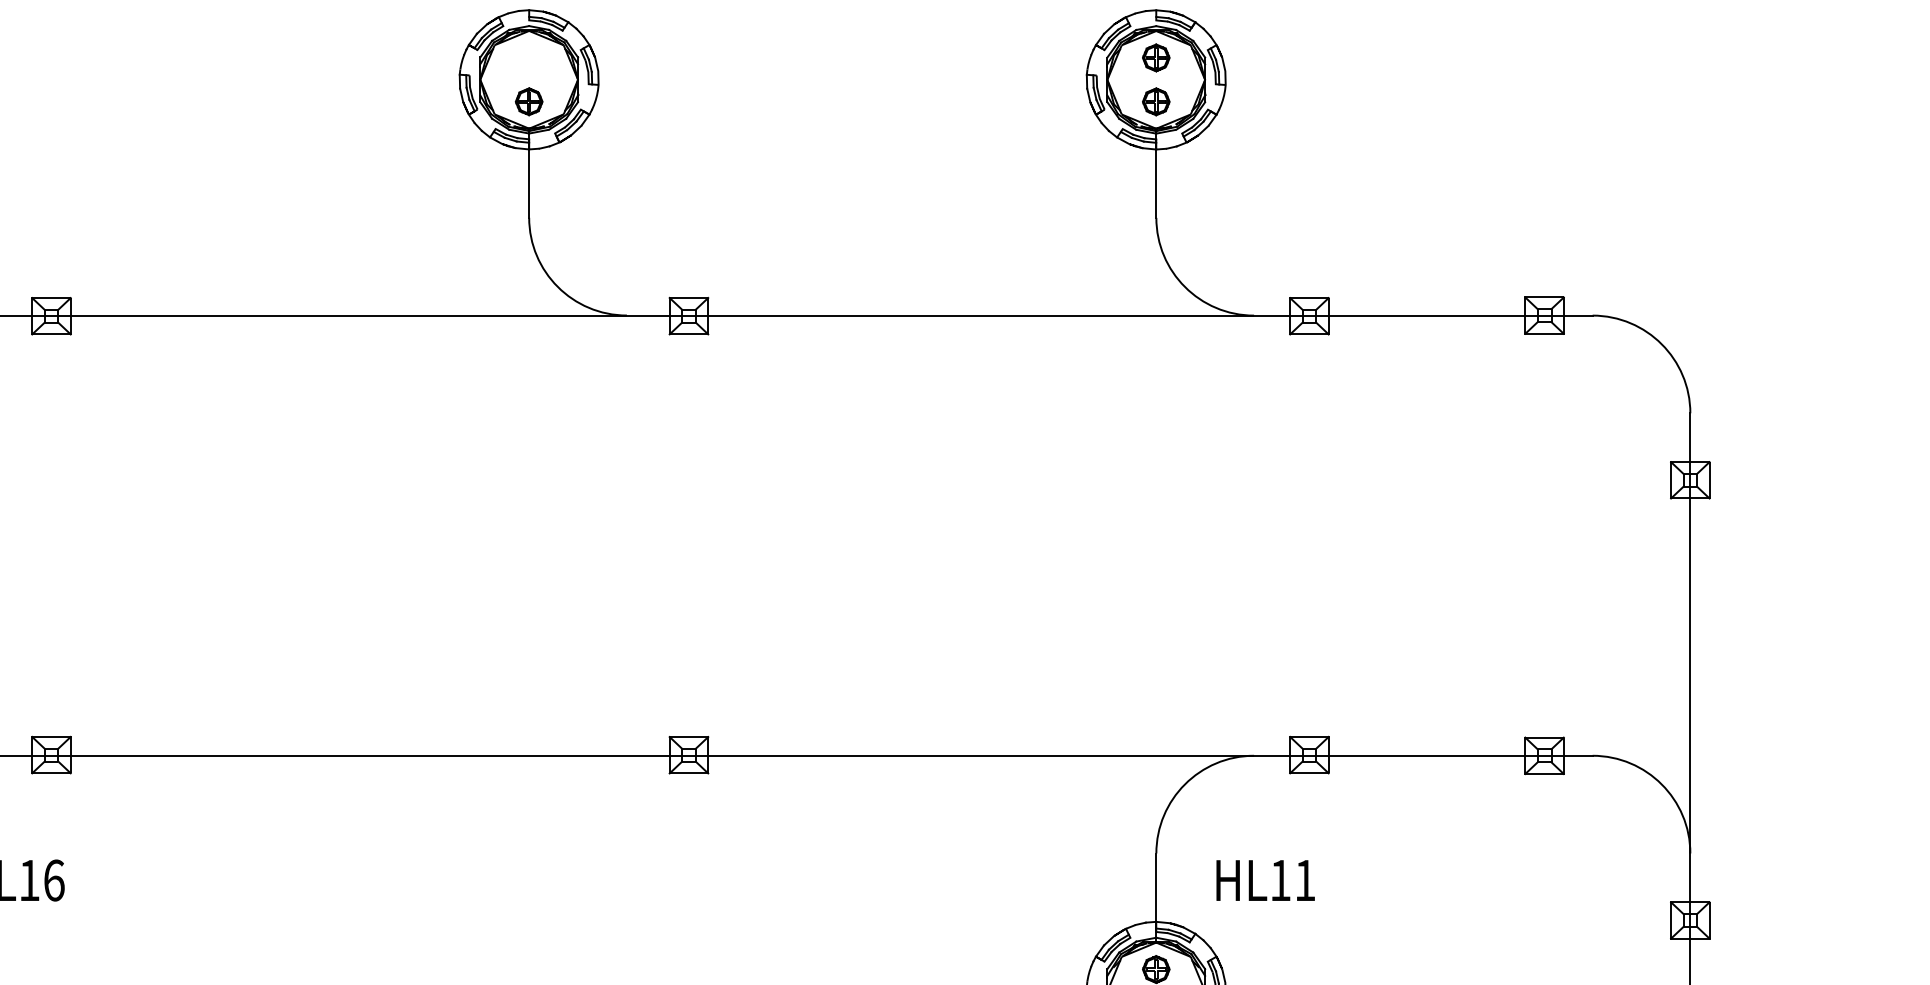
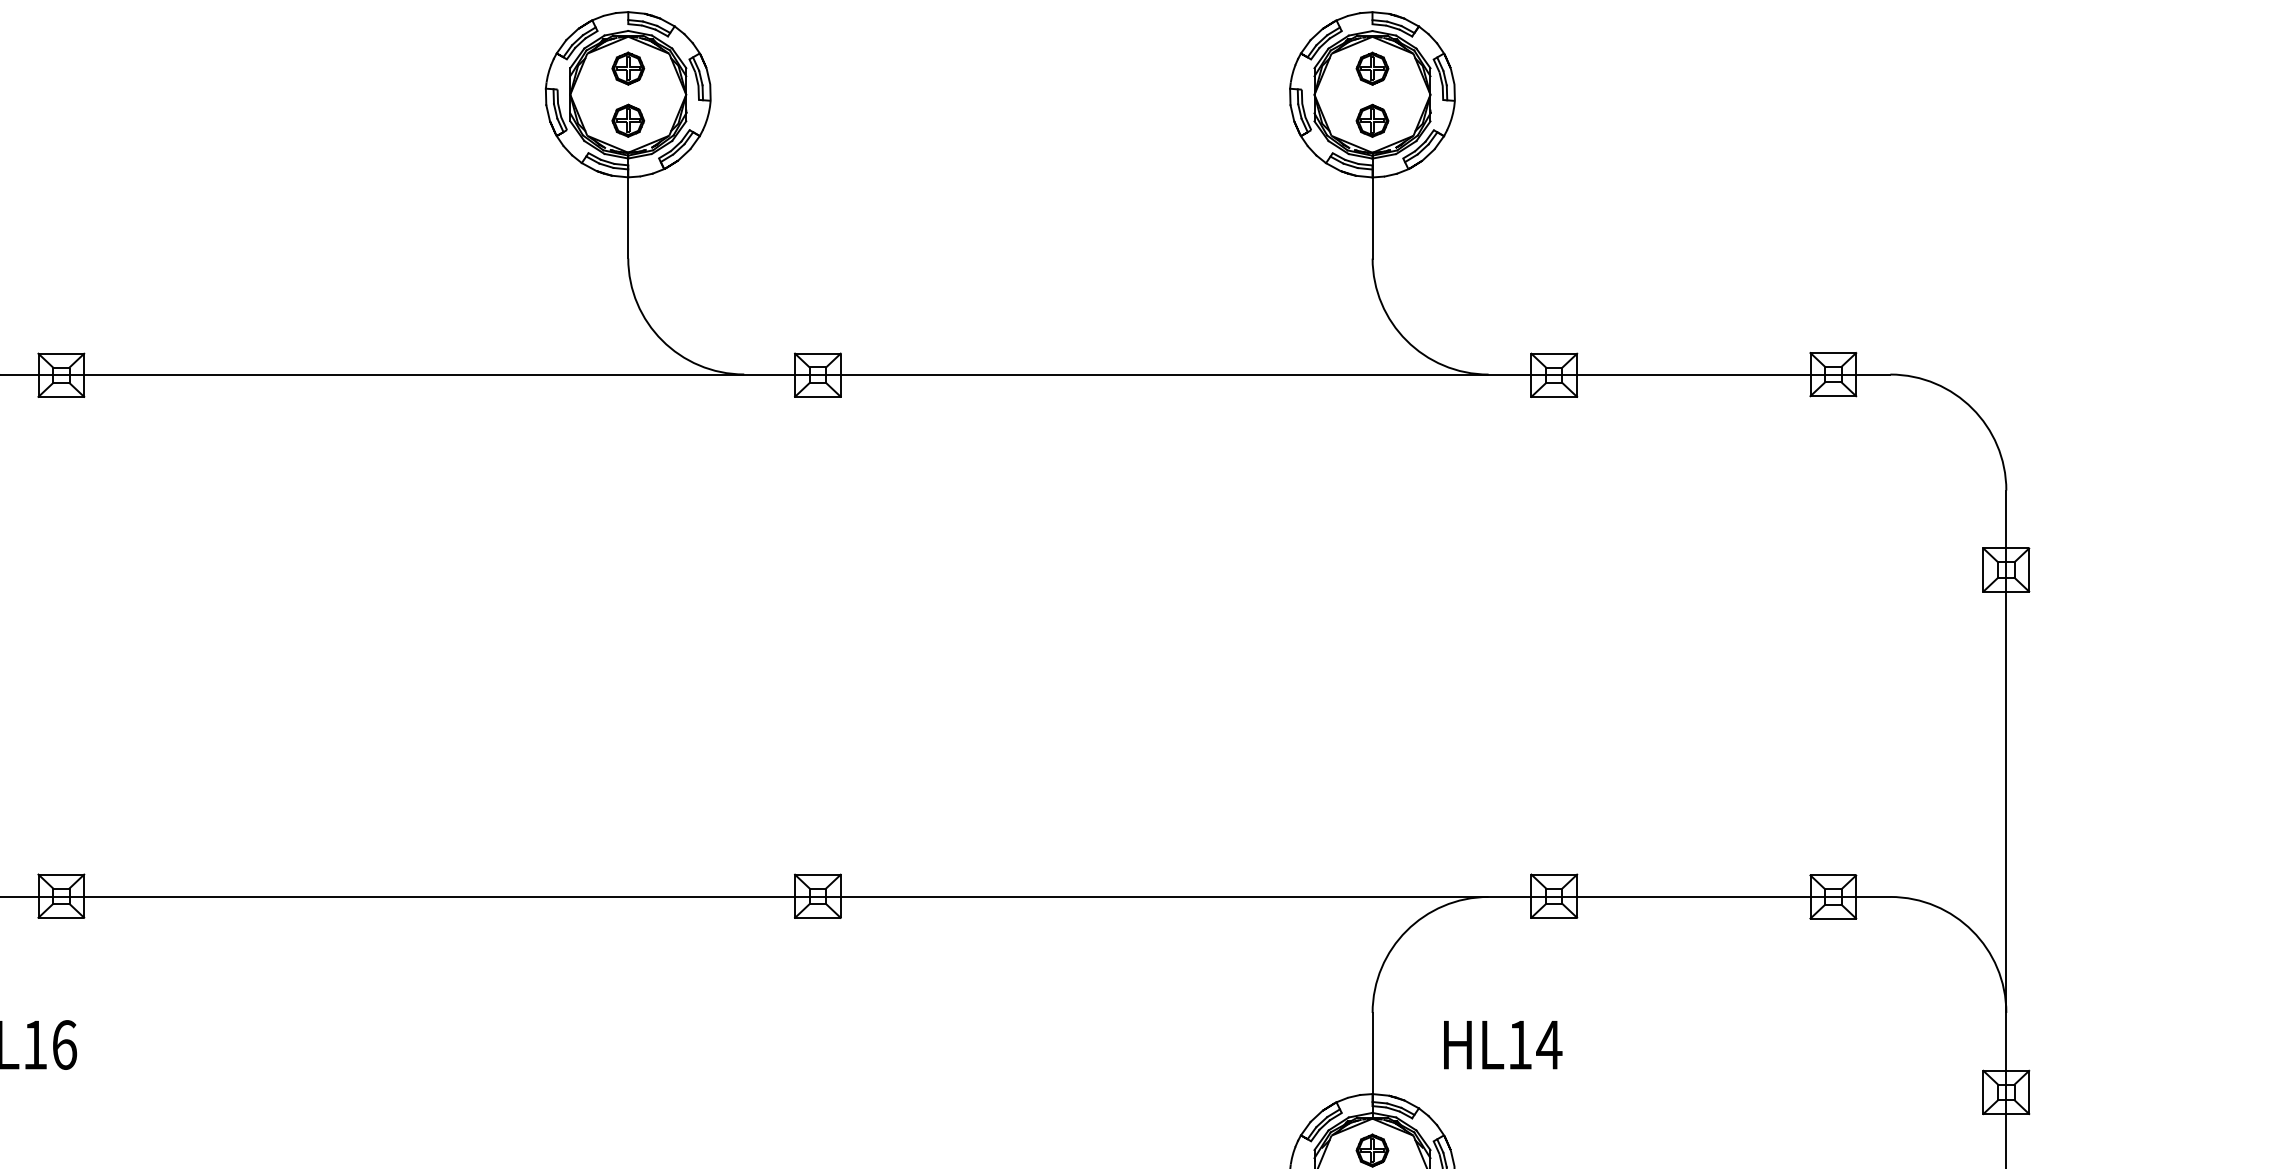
part: (528, 57) -> (627, 68), added
text: (1305, 880) -> (1549, 1044), L11 -> L14

